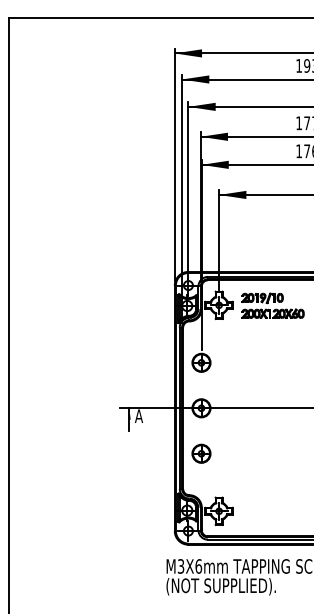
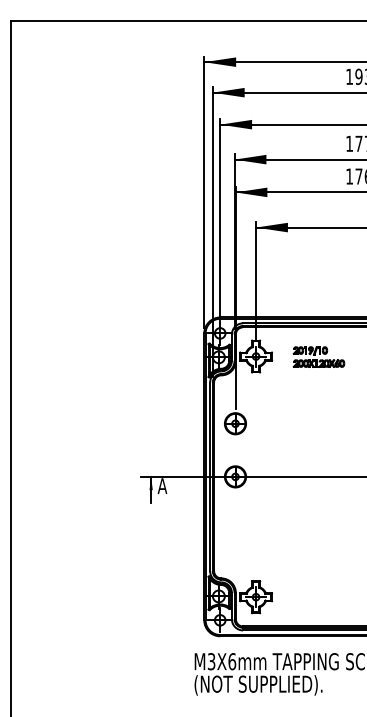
part: (272, 305) -> (318, 356), size x0.7
part: (201, 453) -> (235, 529), removed

